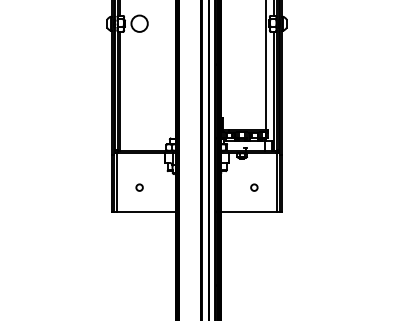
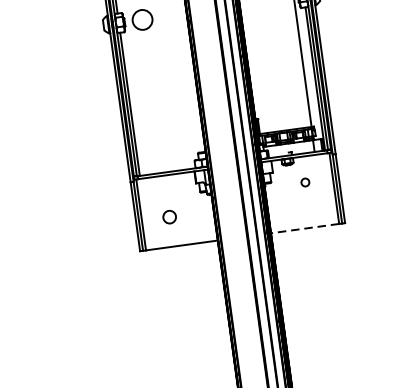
circle: (139, 187) -> (169, 216), size x1.6
circle: (254, 187) -> (305, 182), moved
line: (248, 212) -> (304, 228), solid -> dashed

